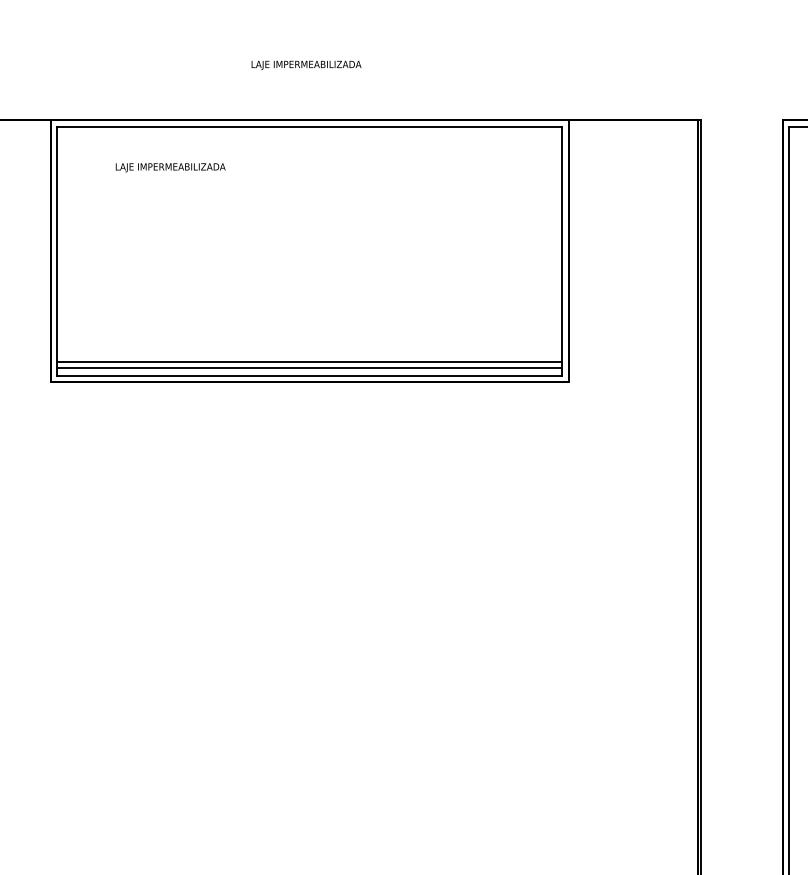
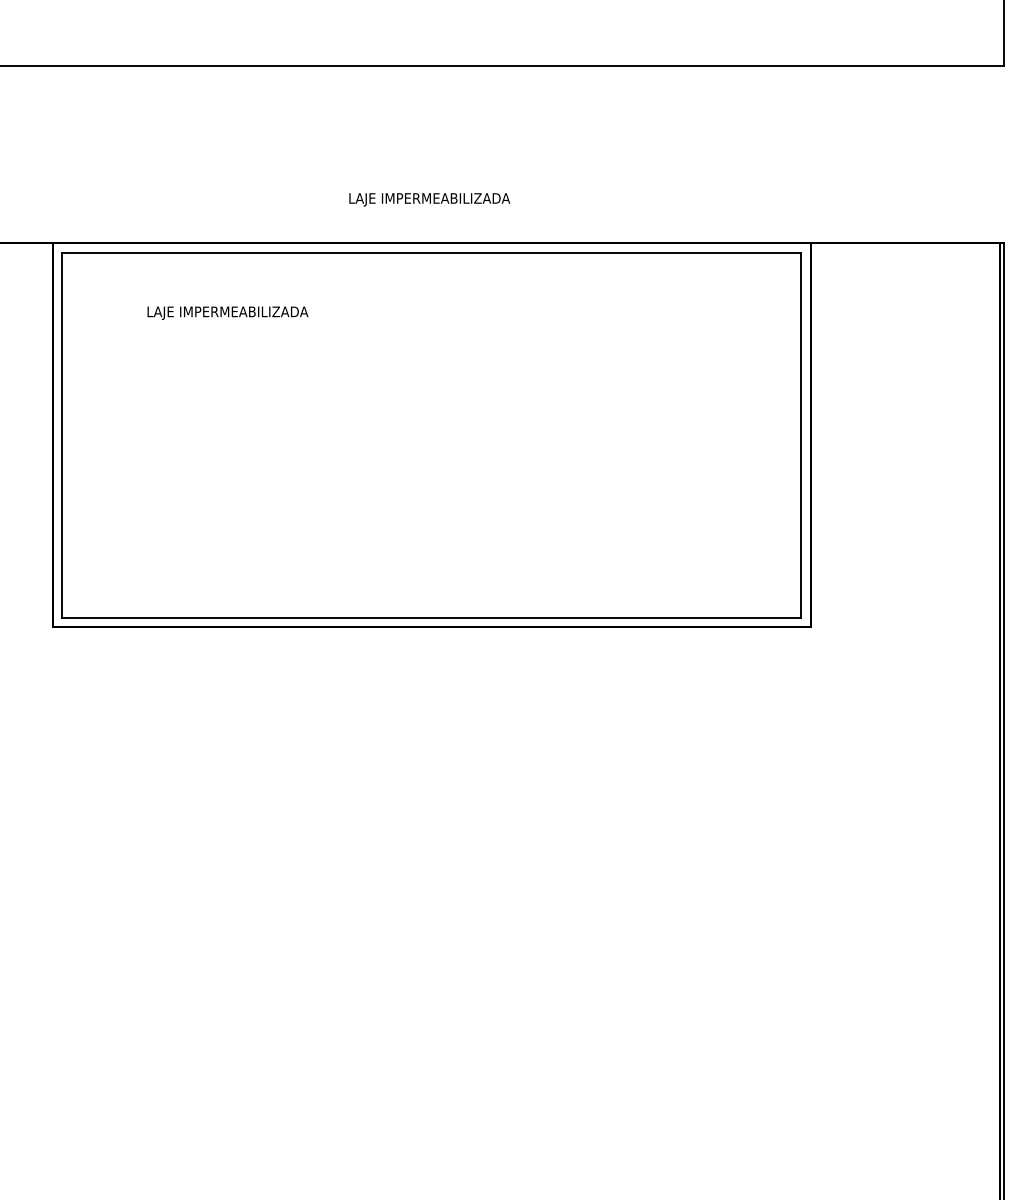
text: (306, 64) -> (429, 198), moved
line: (309, 361) -> (431, 596), removed
line: (309, 368) -> (431, 607), removed

